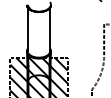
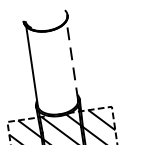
line: (50, 29) -> (73, 59), solid -> dashed

